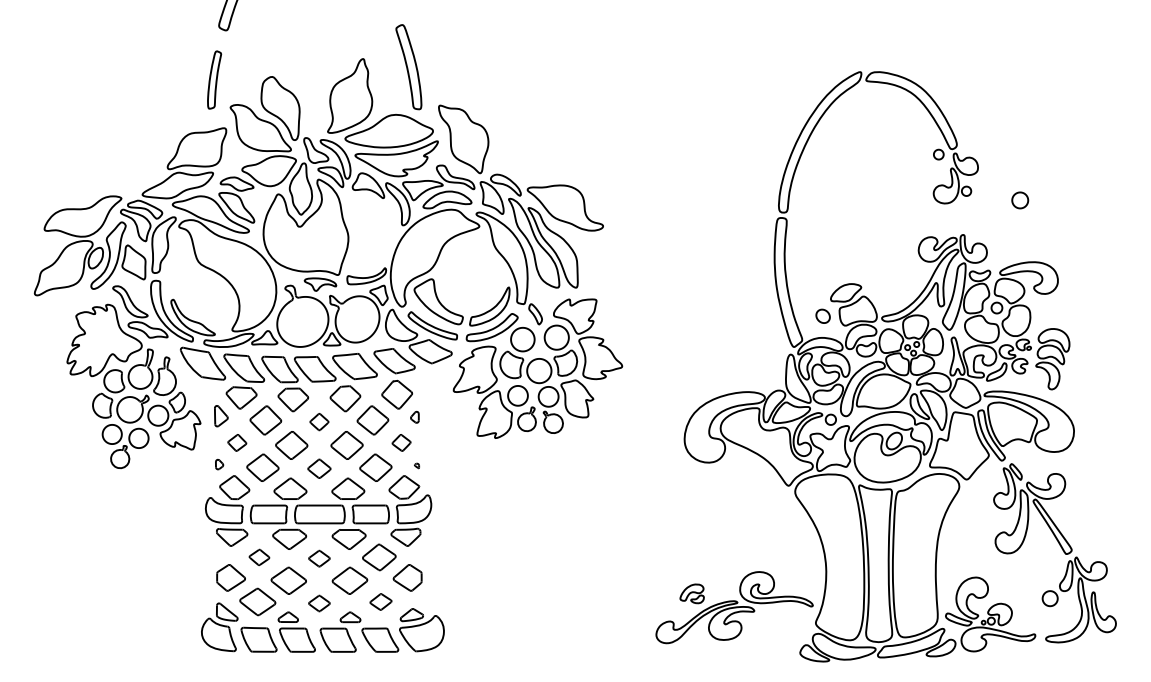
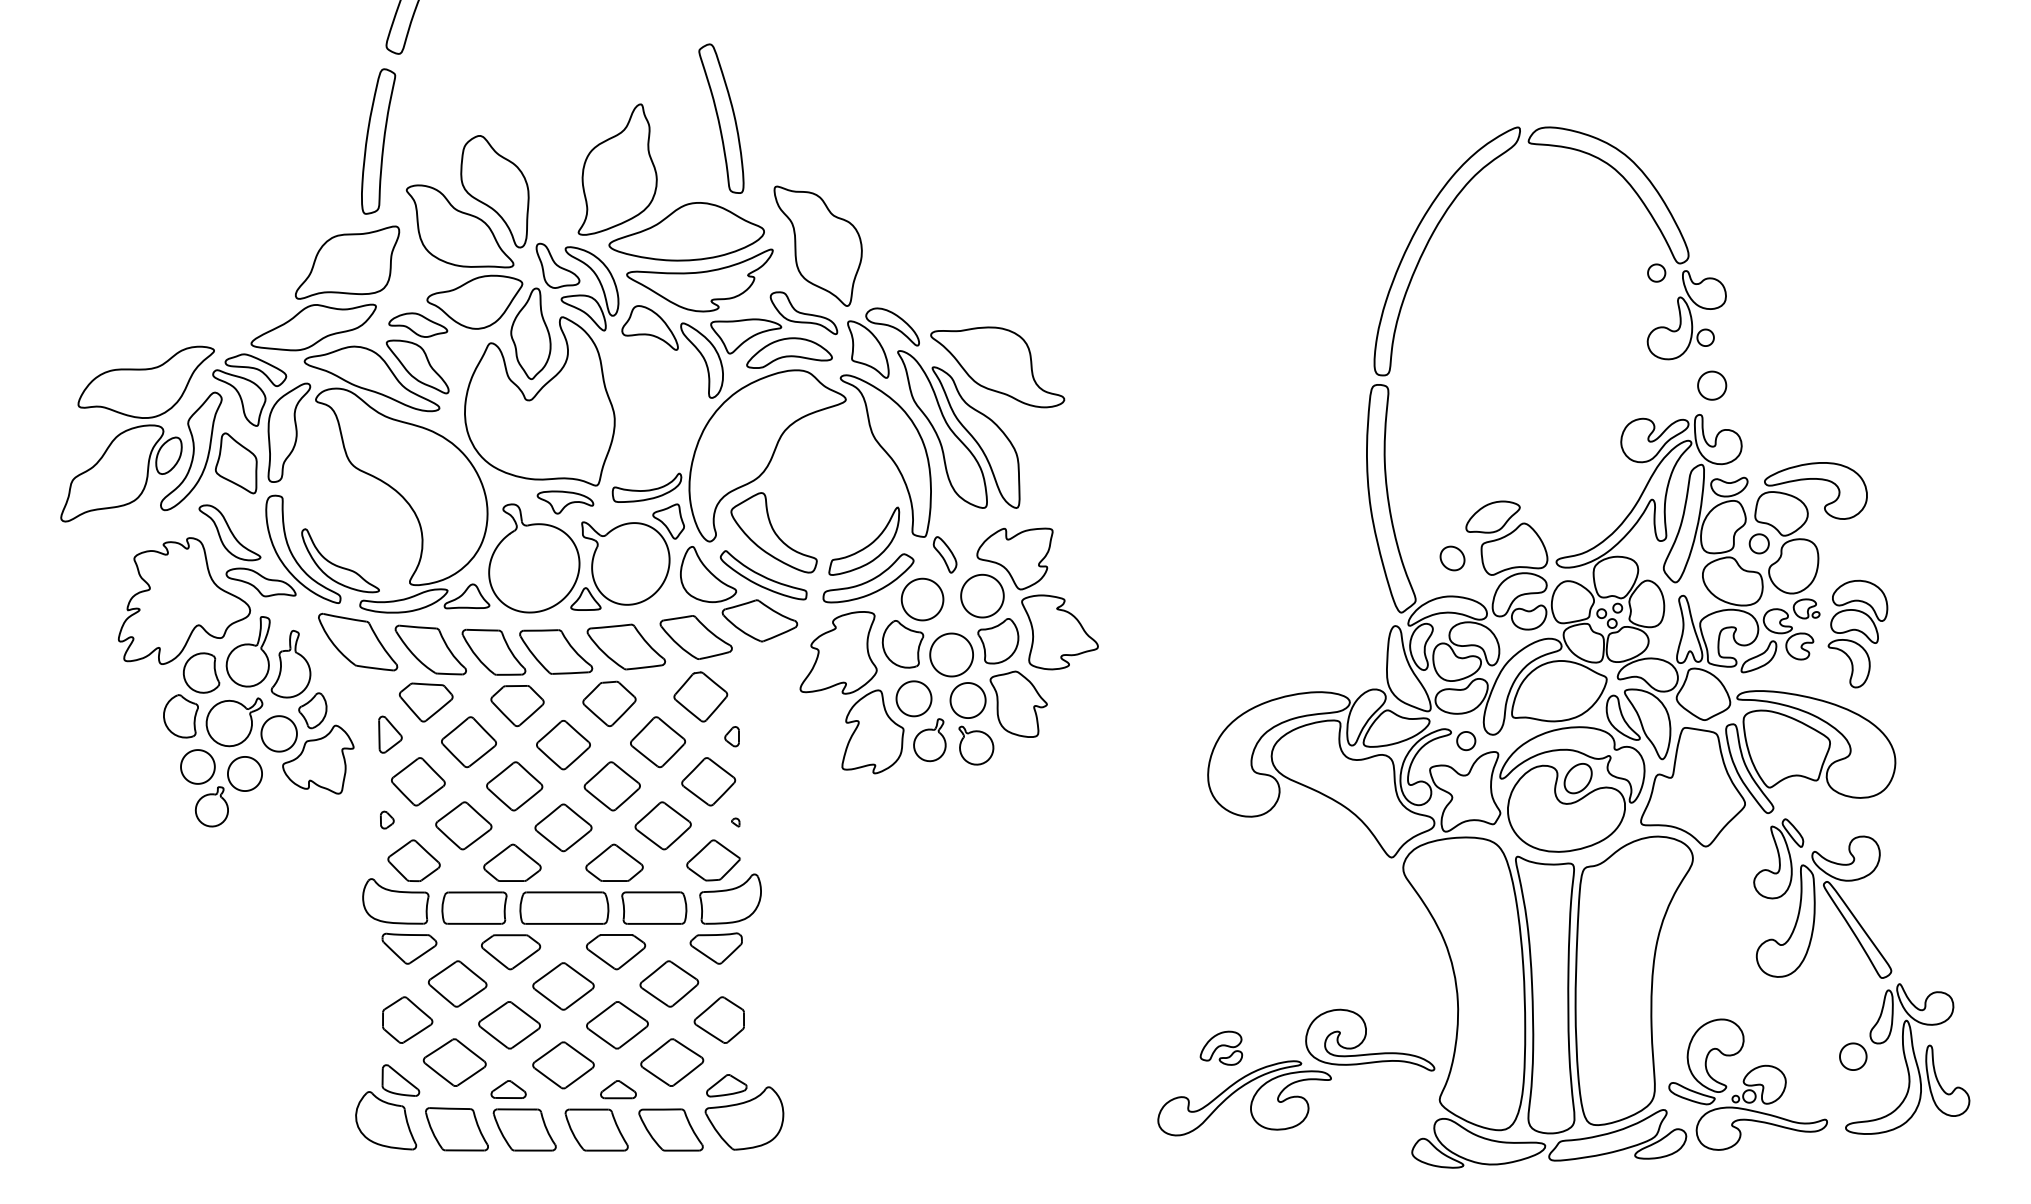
part: (214, 79) -> (378, 140), size x1.43
part: (1020, 200) -> (1712, 385), moved
part: (319, 421) -> (563, 744), size x1.67
part: (237, 442) -> (418, 781), size x1.67
part: (401, 442) -> (708, 781), size x1.67
part: (319, 468) -> (563, 827), size x1.43
part: (259, 557) -> (457, 984), size x1.67
part: (319, 558) -> (563, 985), size x1.67
part: (380, 601) -> (671, 1061), size x1.67
part: (319, 603) -> (563, 1065), size x1.67

